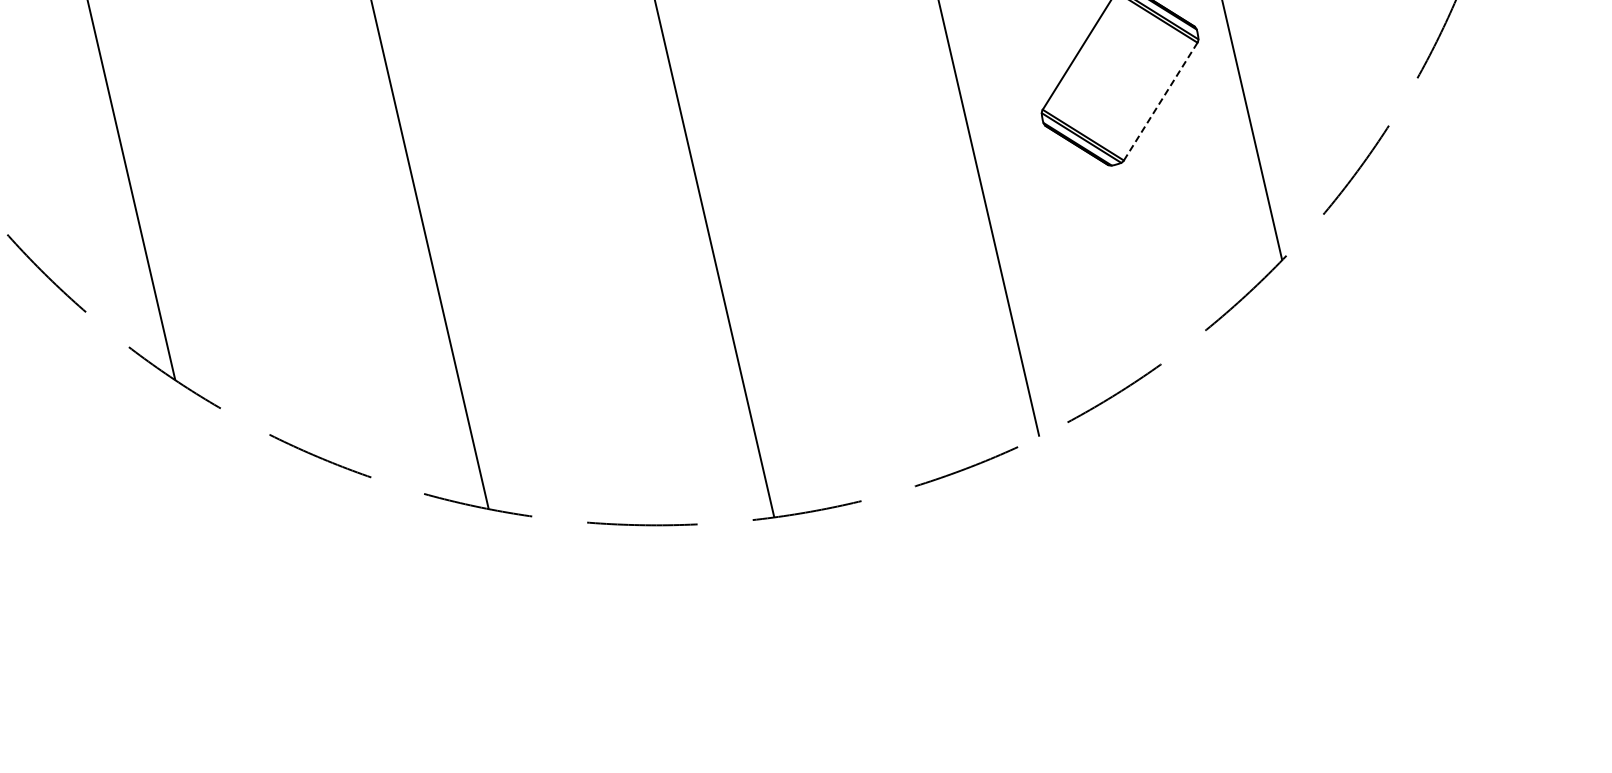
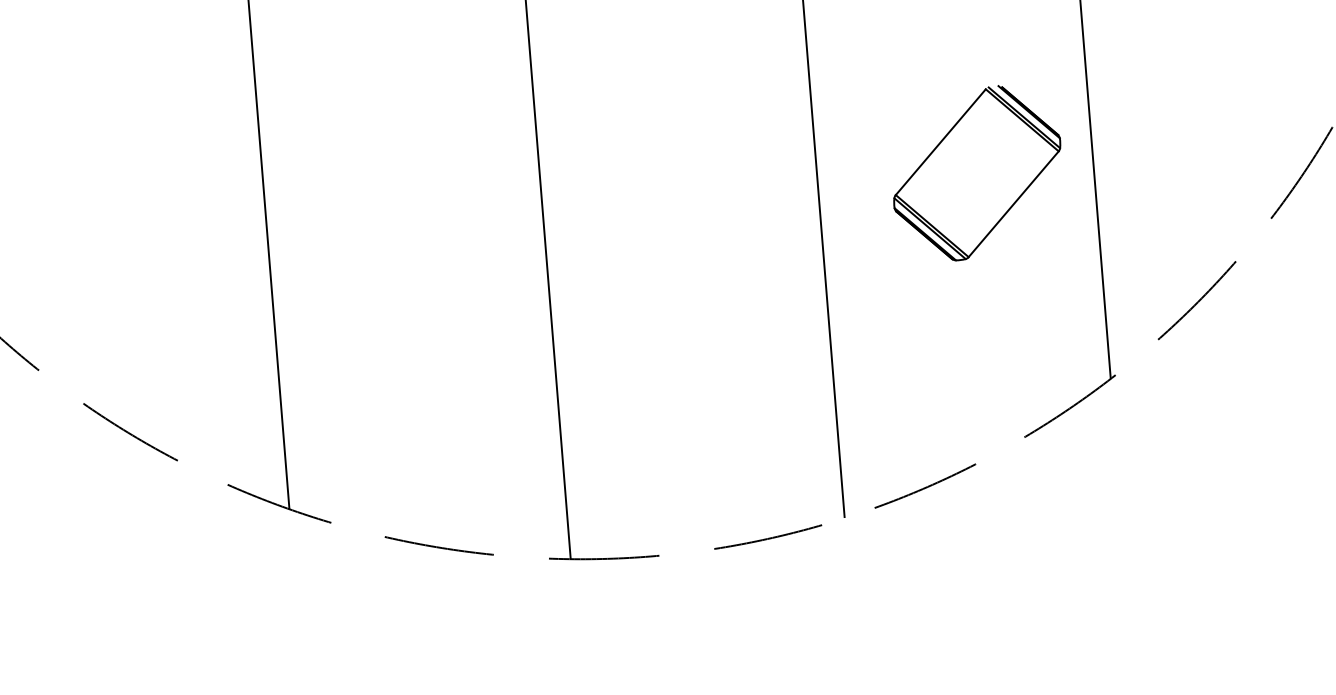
line: (1160, 101) -> (1013, 204), dashed -> solid

